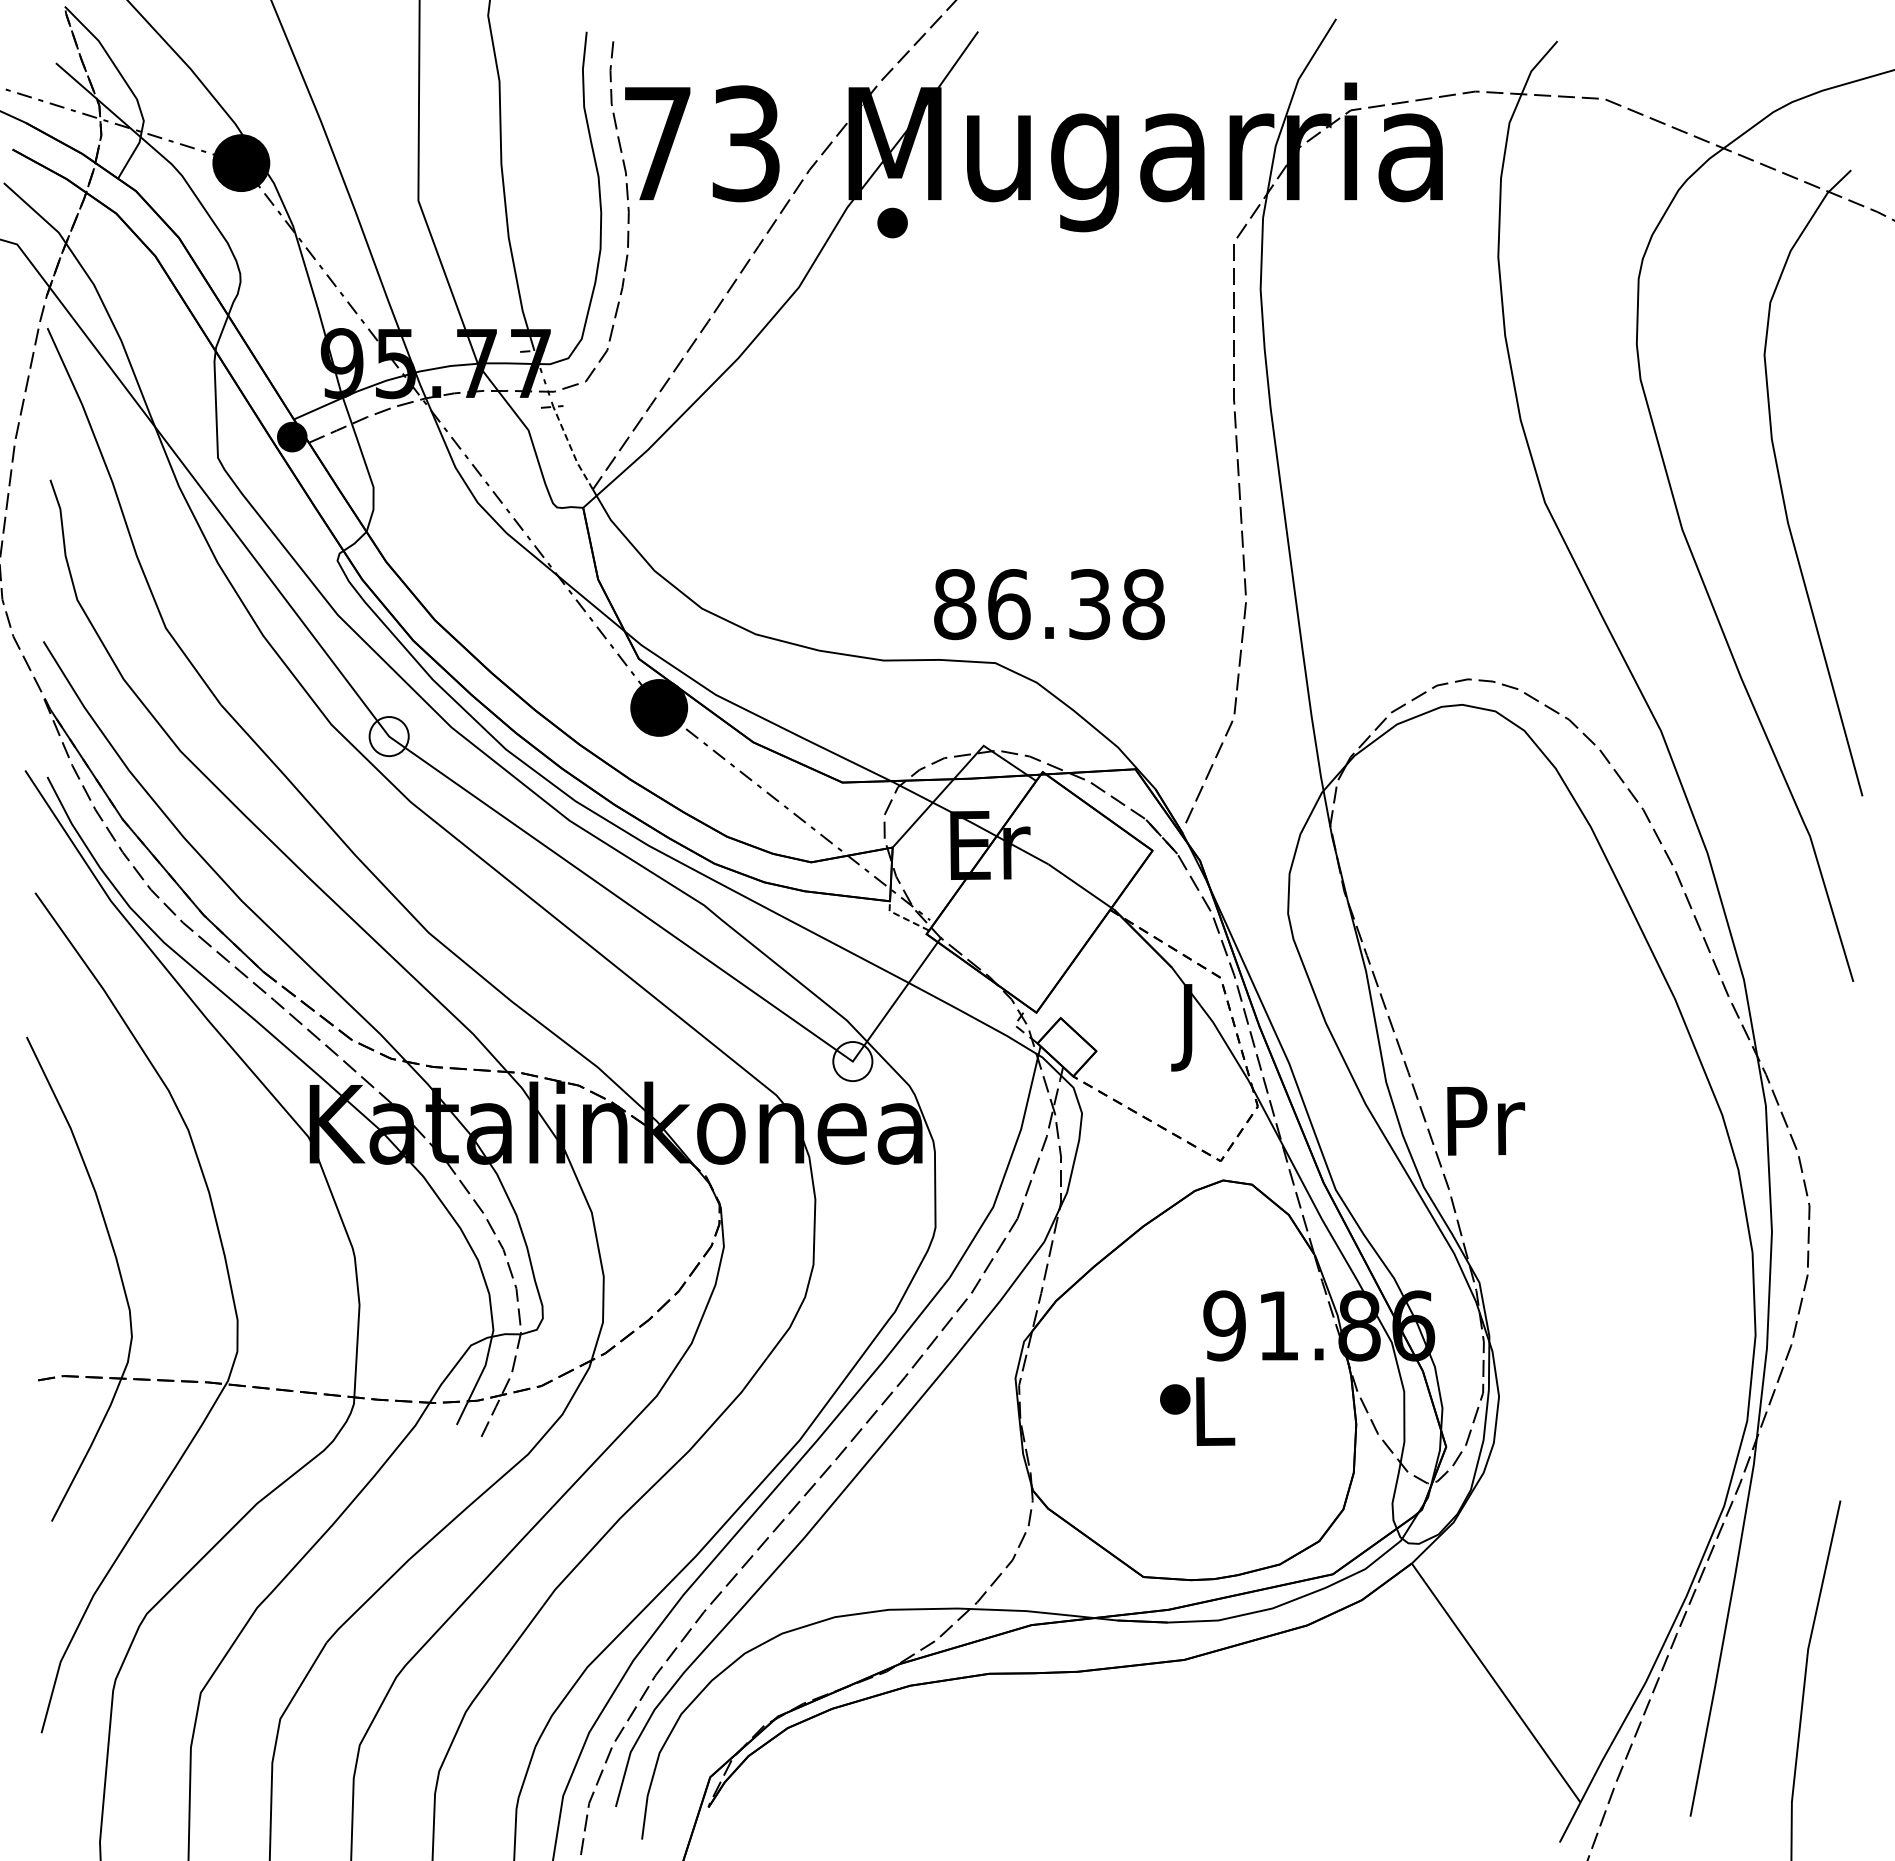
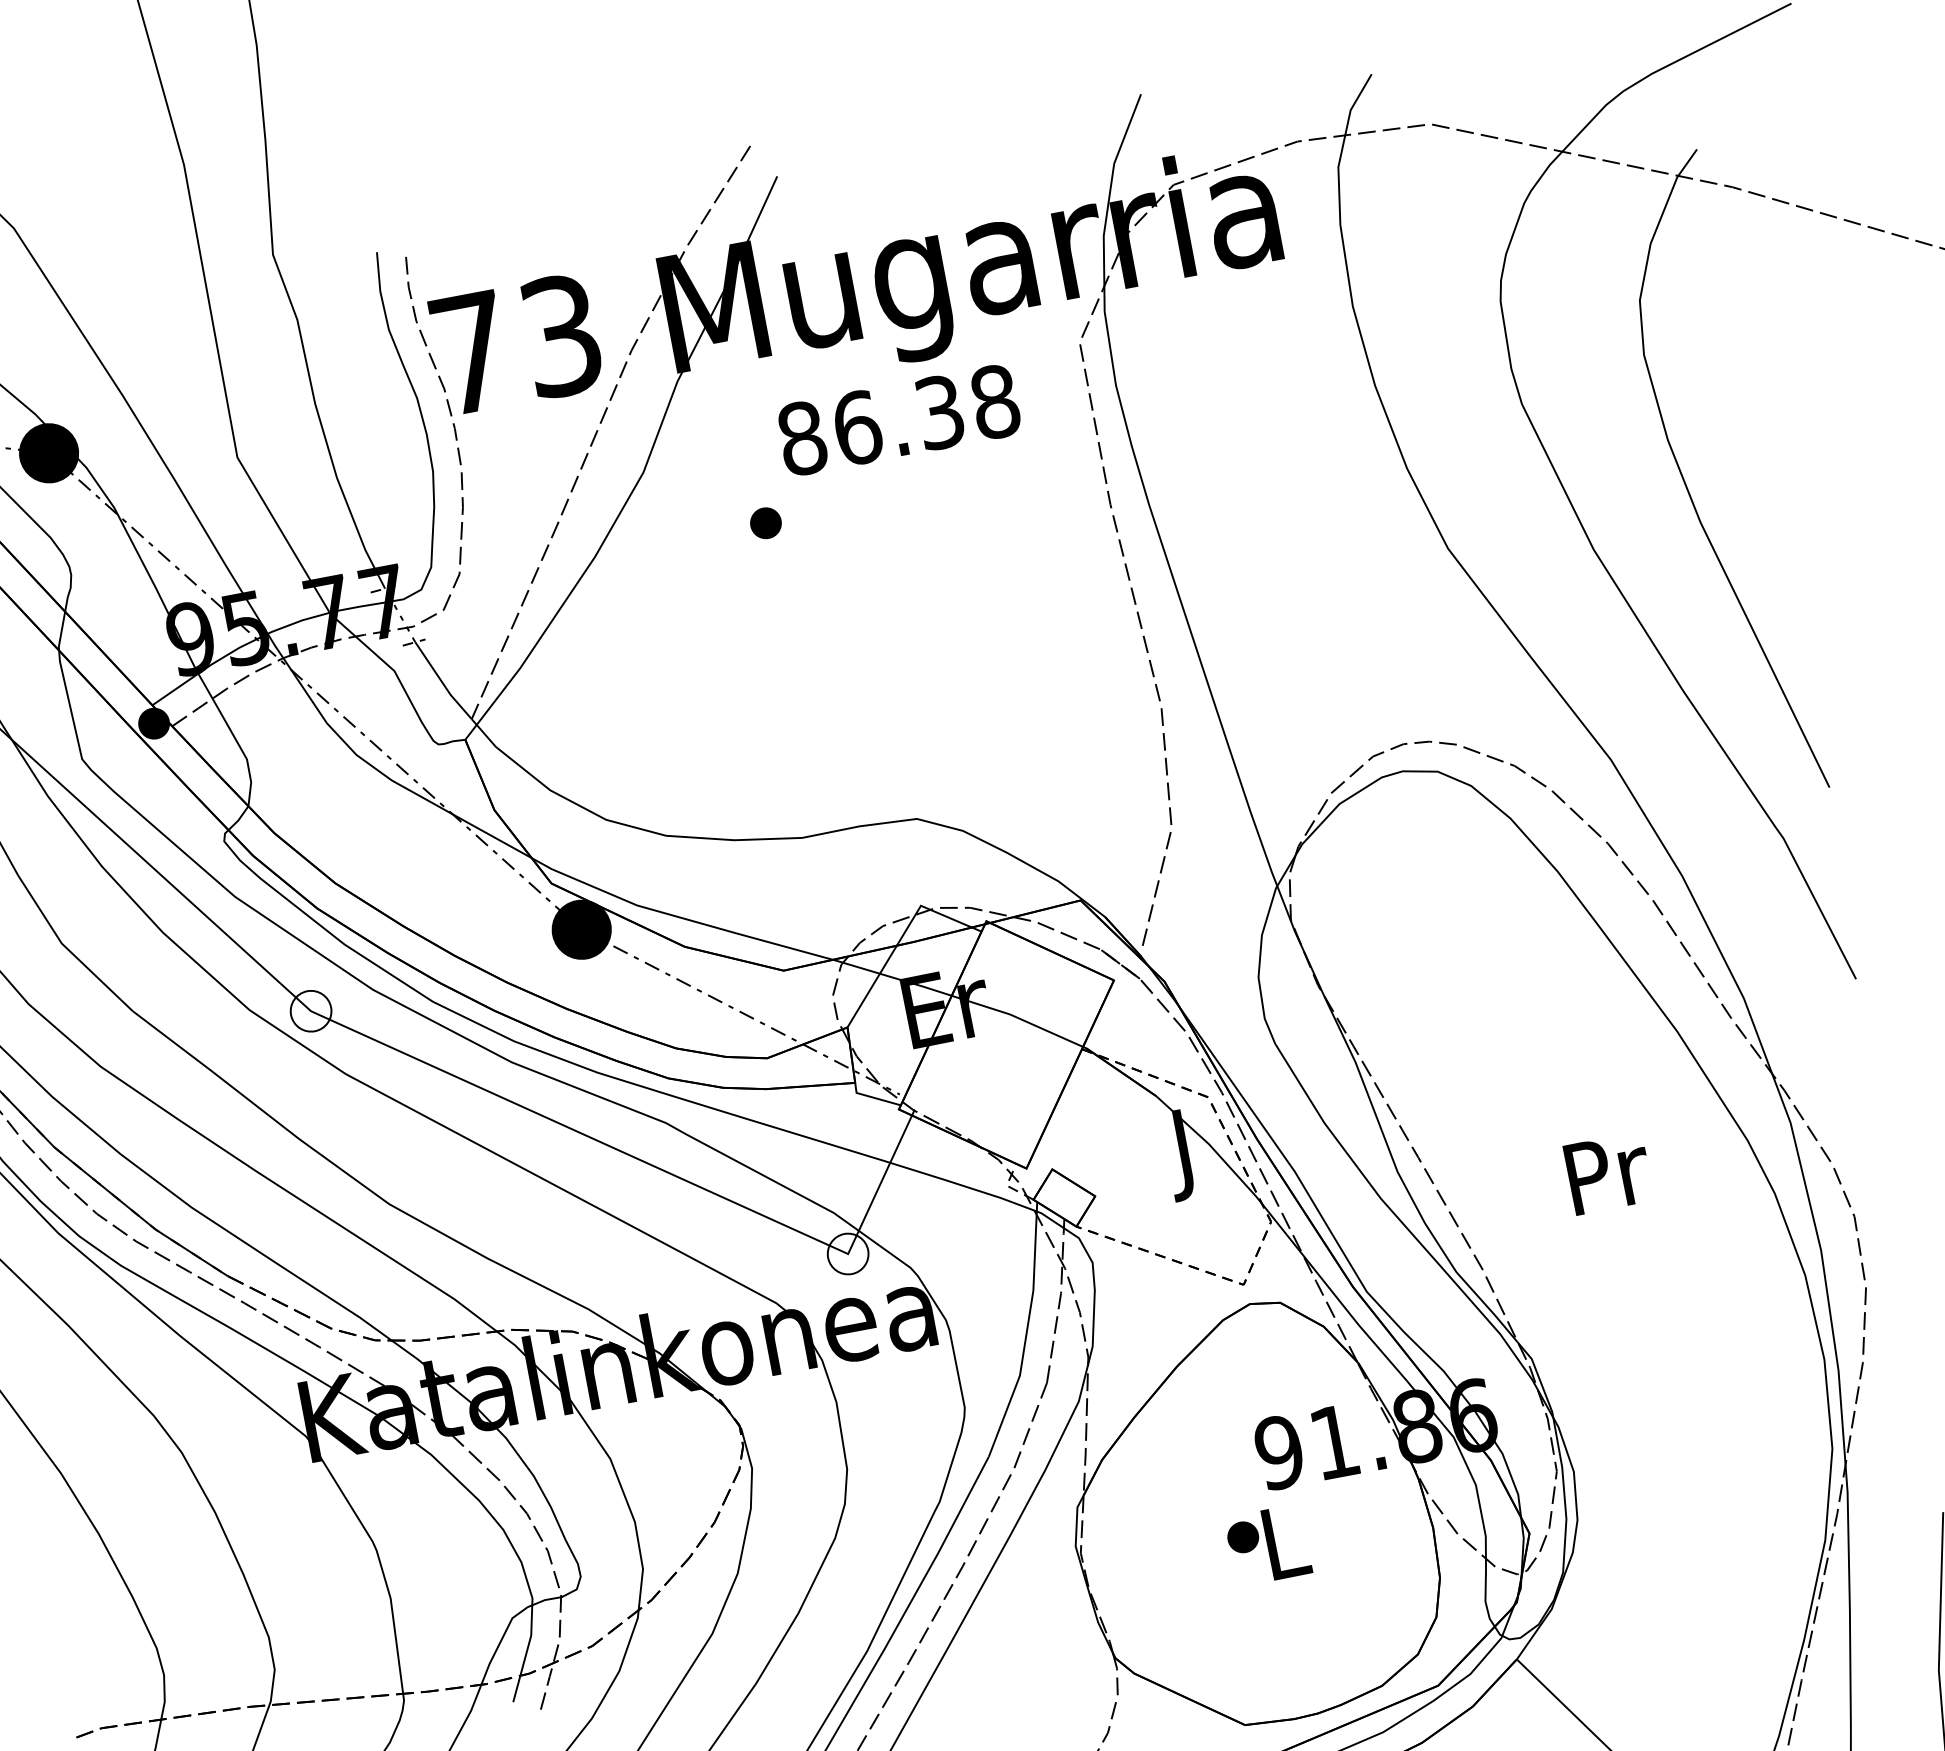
part: (892, 222) -> (765, 522), moved
line: (571, 449) -> (442, 682), dashed -> solid
text: (1049, 604) -> (898, 420), moved
line: (904, 918) -> (873, 1097), dashed -> solid
text: (1486, 1120) -> (1608, 1172), moved

